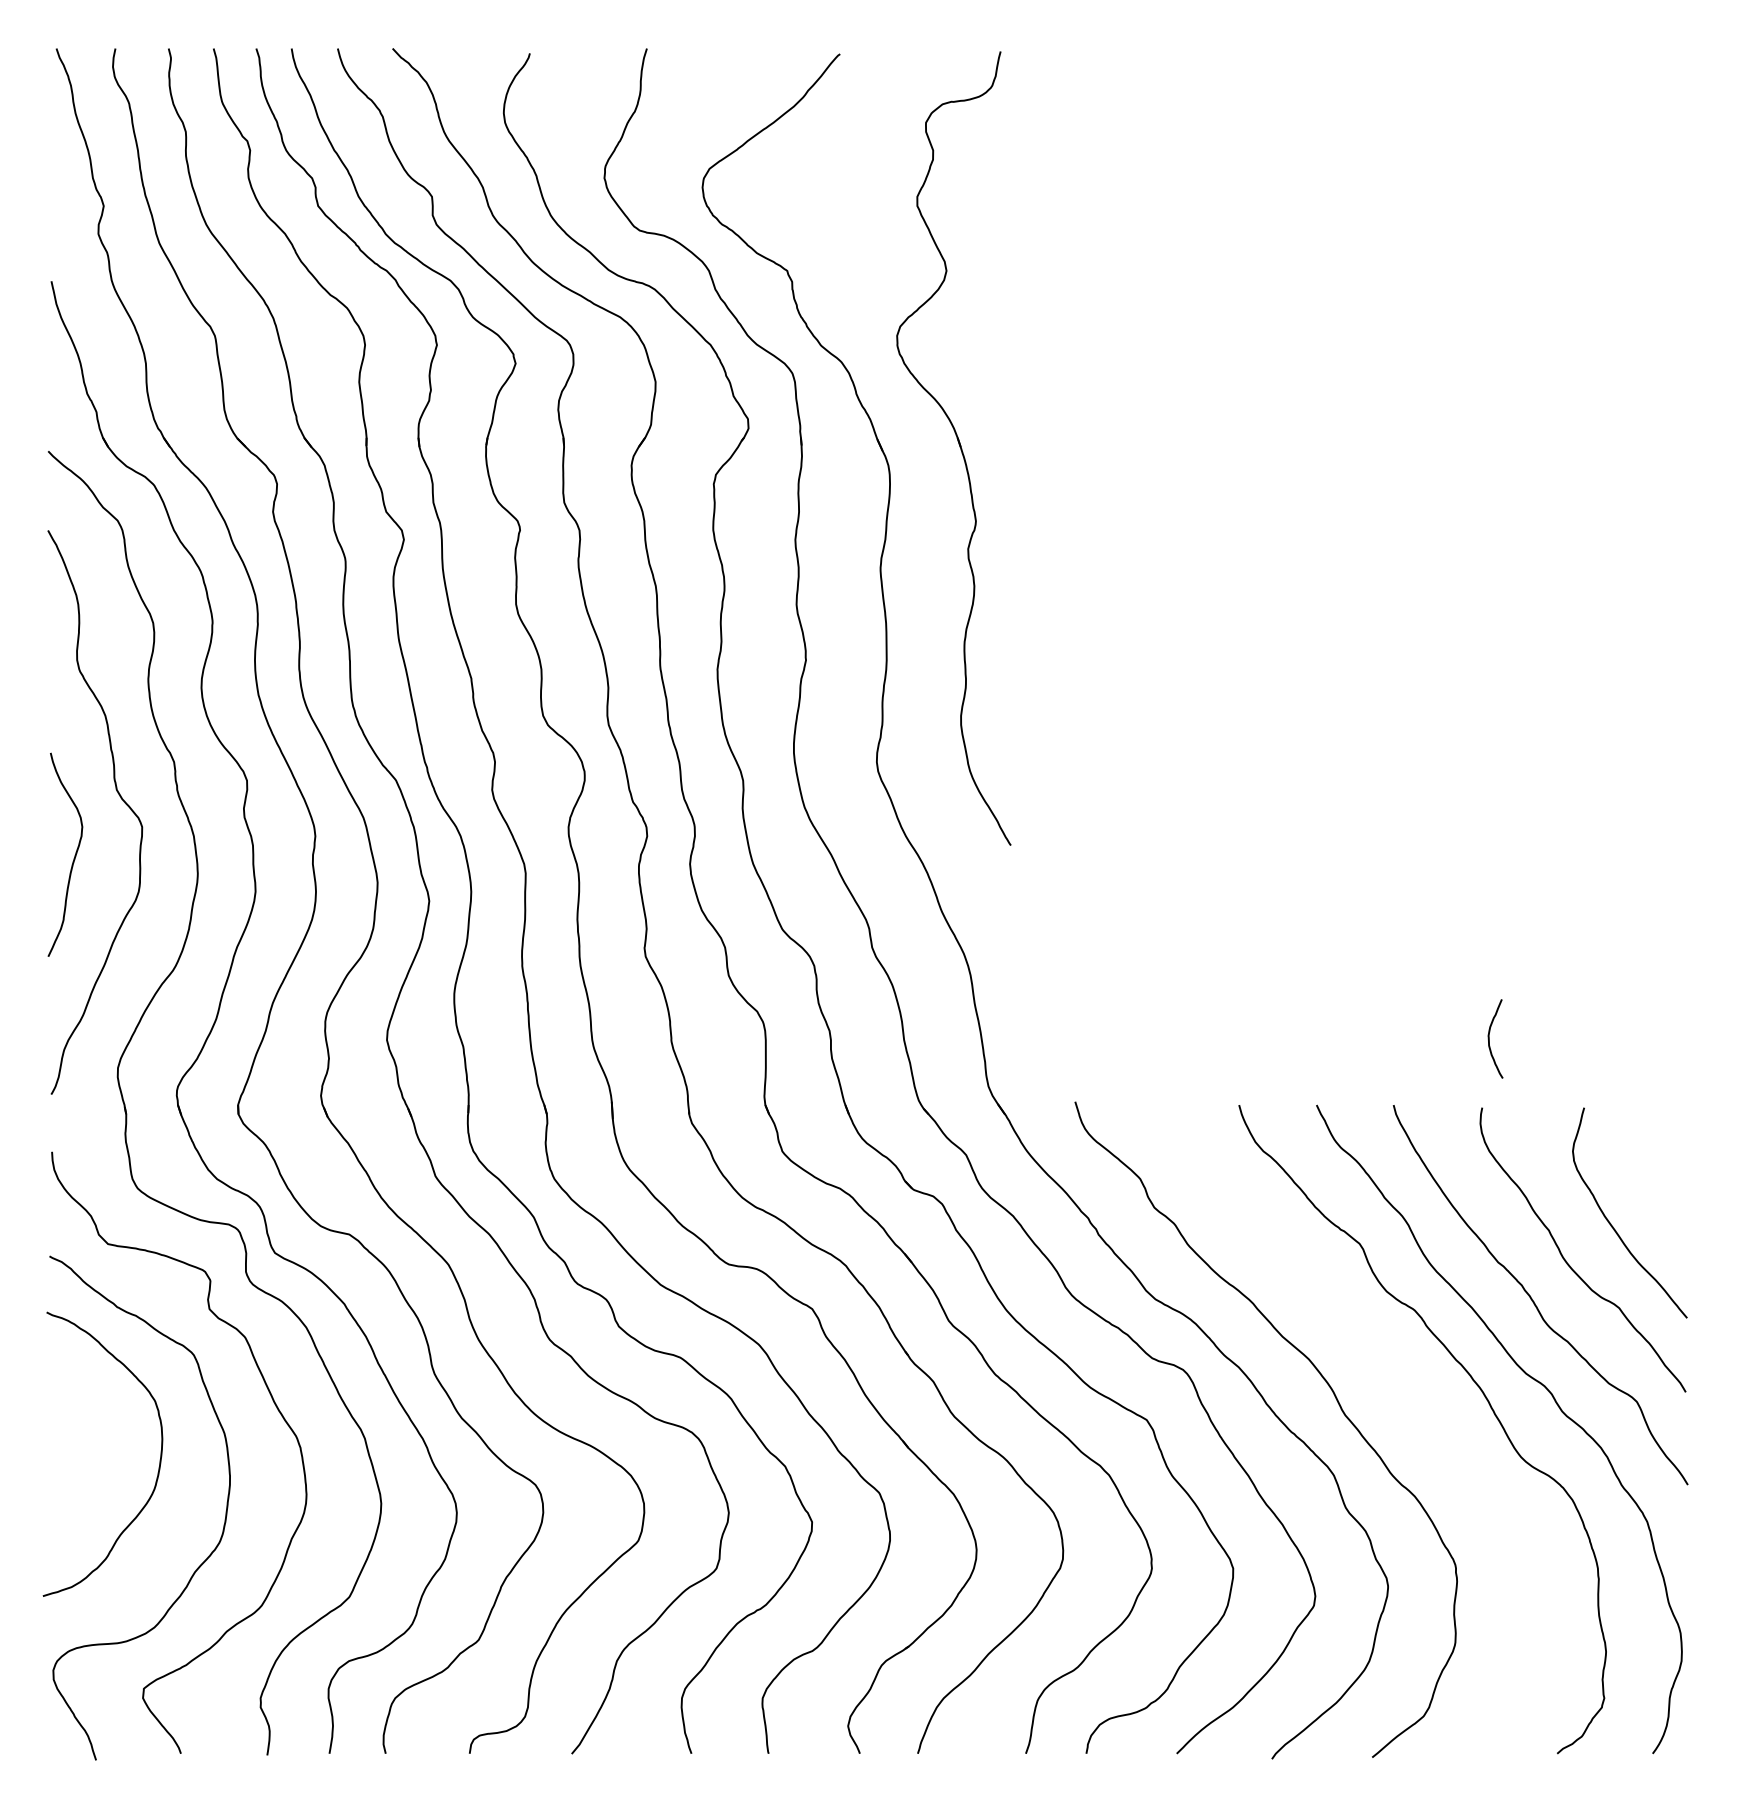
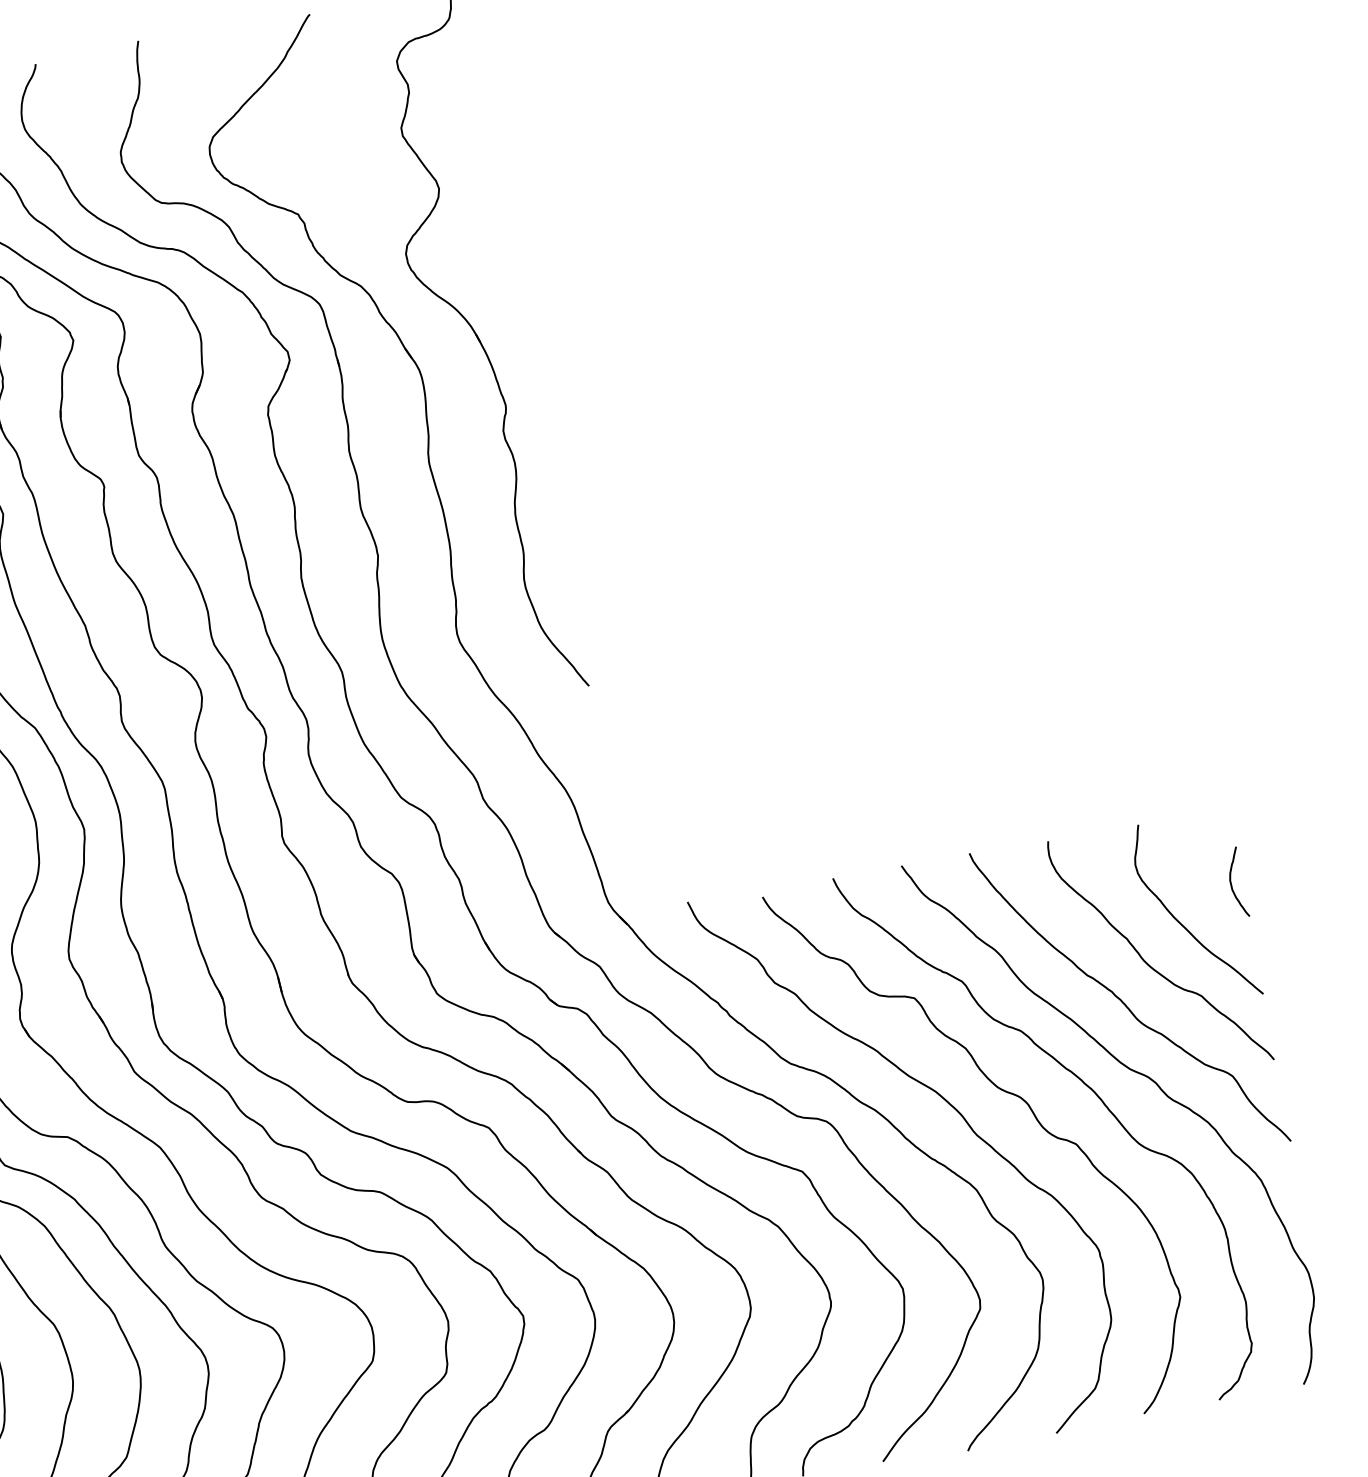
curve: (1489, 1038) -> (1231, 883), moved
curve: (1385, 1374) -> (1005, 1092), added

